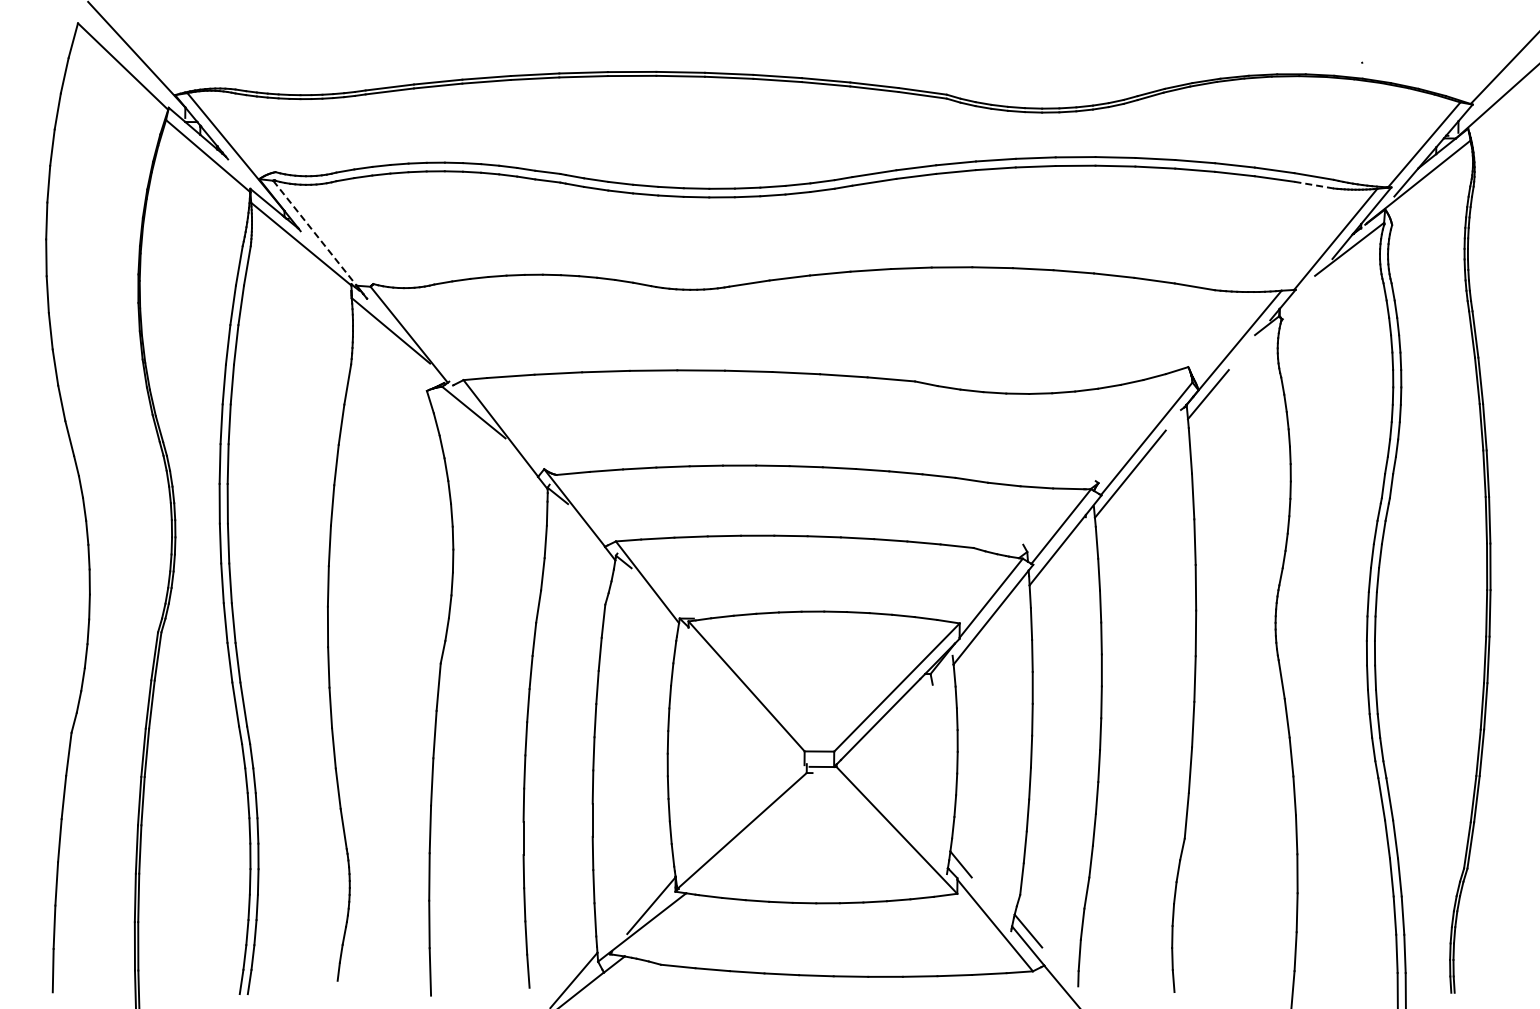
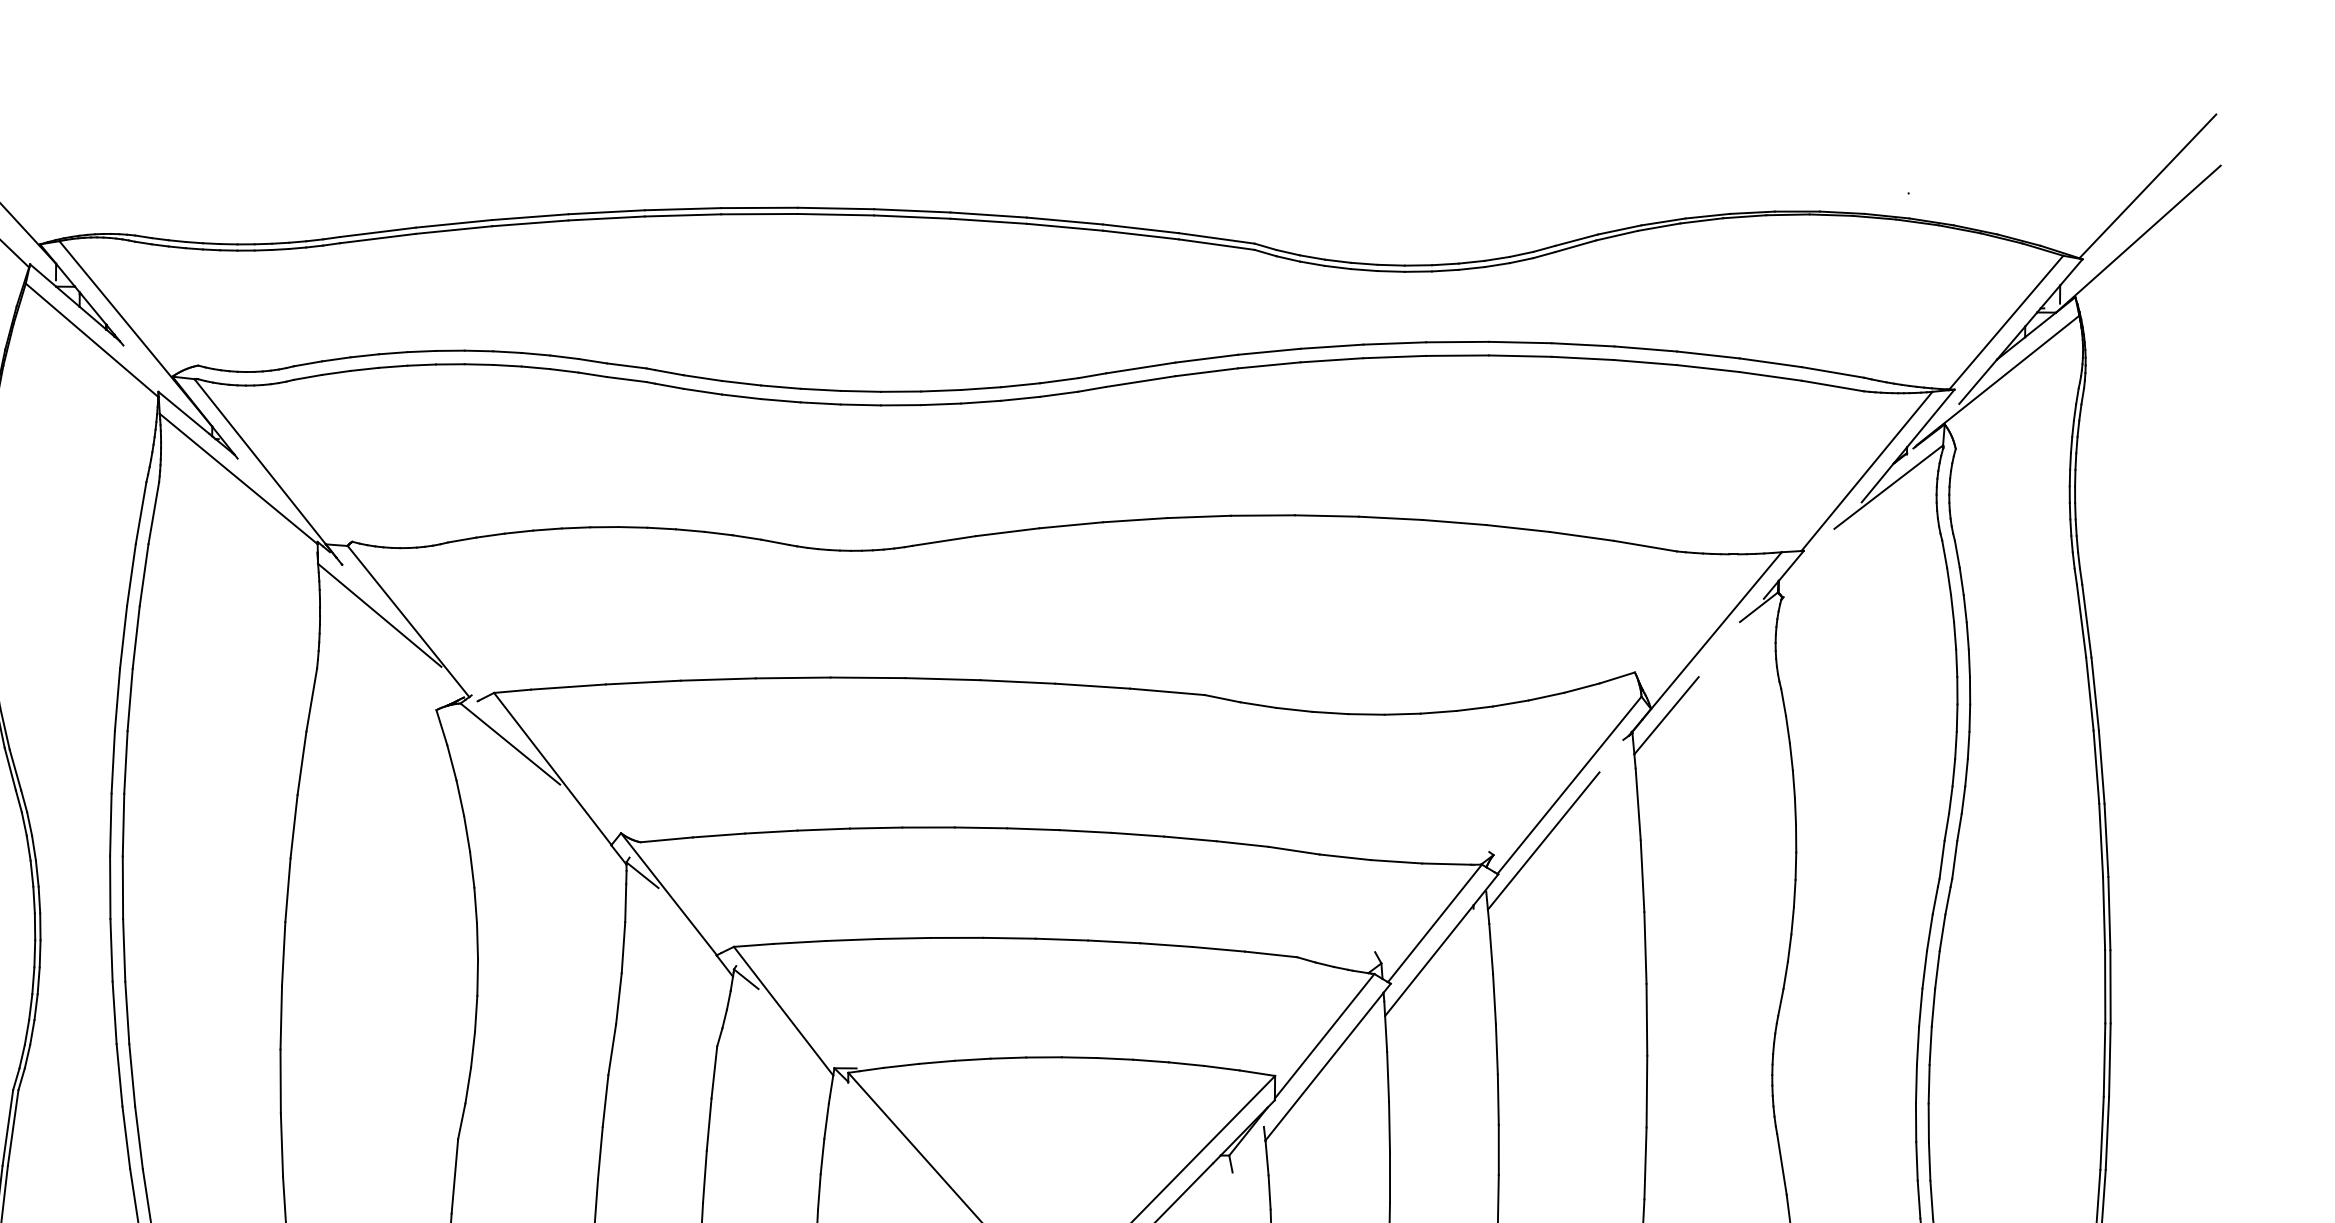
line: (1313, 185) -> (1831, 386), dashed -> solid
line: (315, 233) -> (261, 462), dashed -> solid

